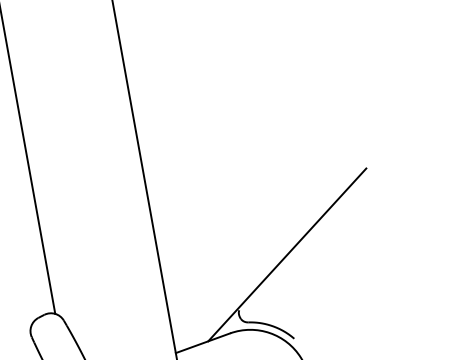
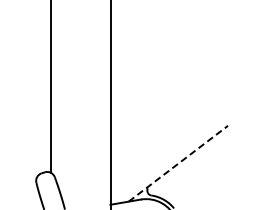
line: (287, 254) -> (178, 163), solid -> dashed

